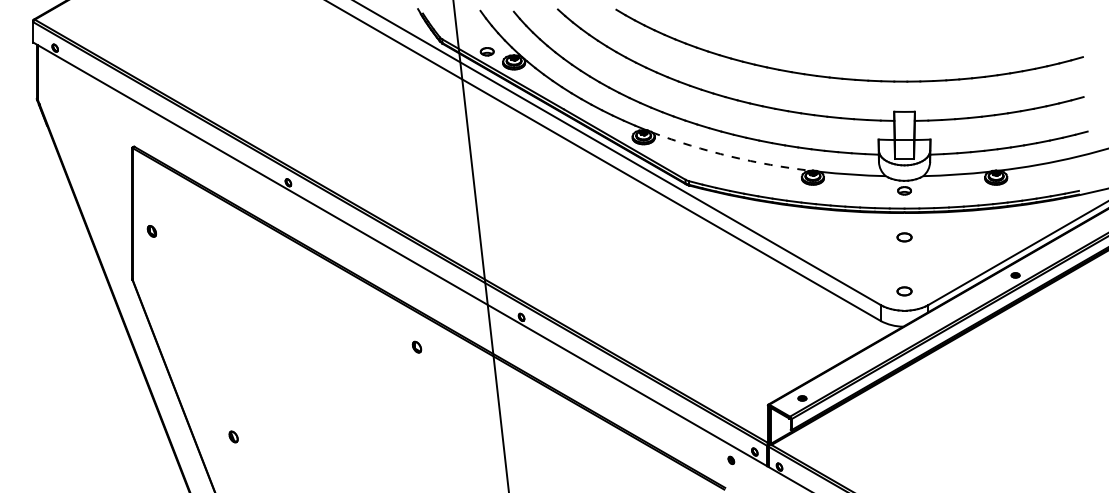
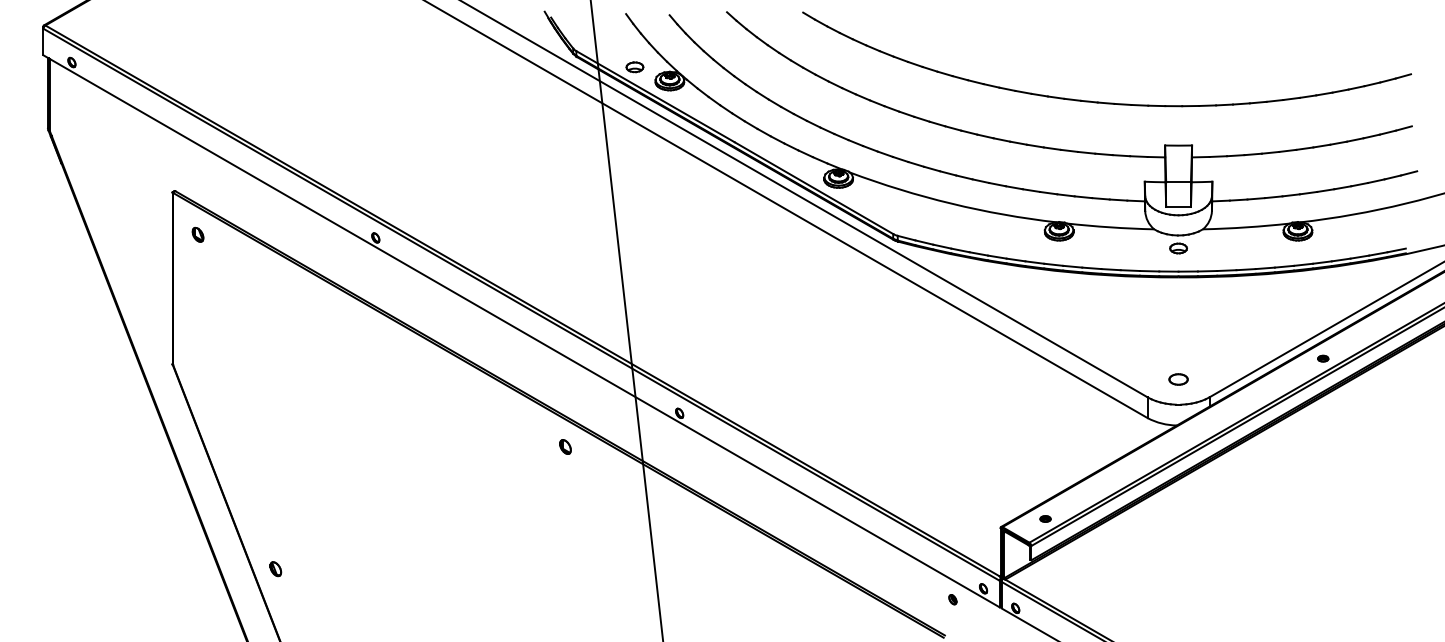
arc: (730, 156) -> (951, 203), dashed -> solid
part: (151, 231) -> (197, 235), moved
part: (904, 237) -> (1178, 309), removed
part: (416, 346) -> (564, 446), moved
part: (233, 436) -> (275, 568), moved

